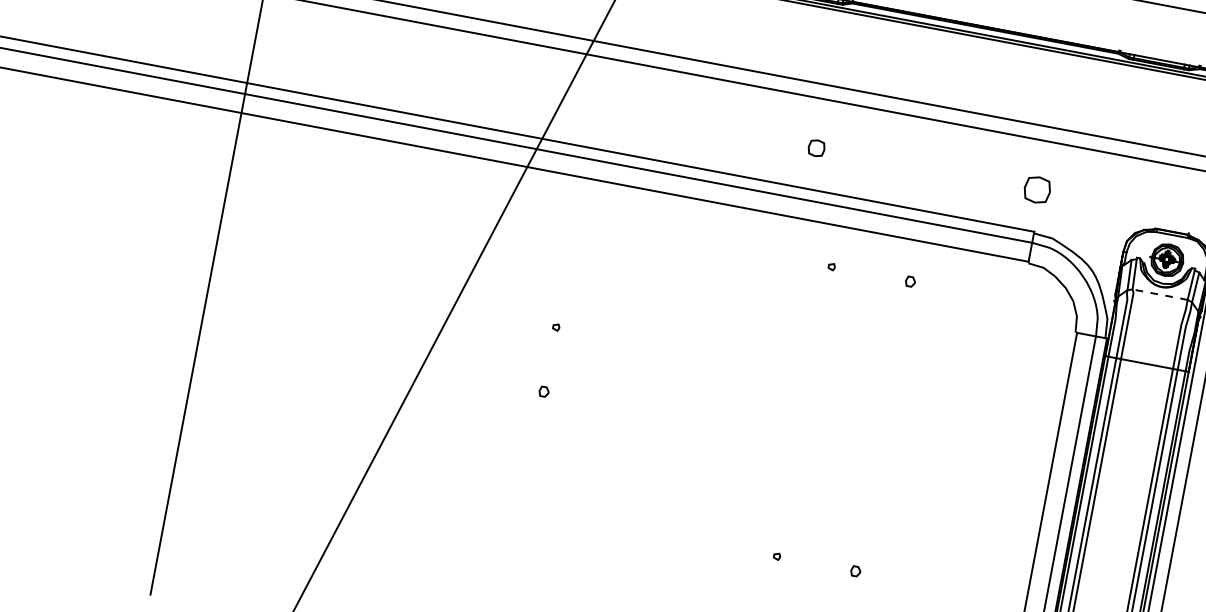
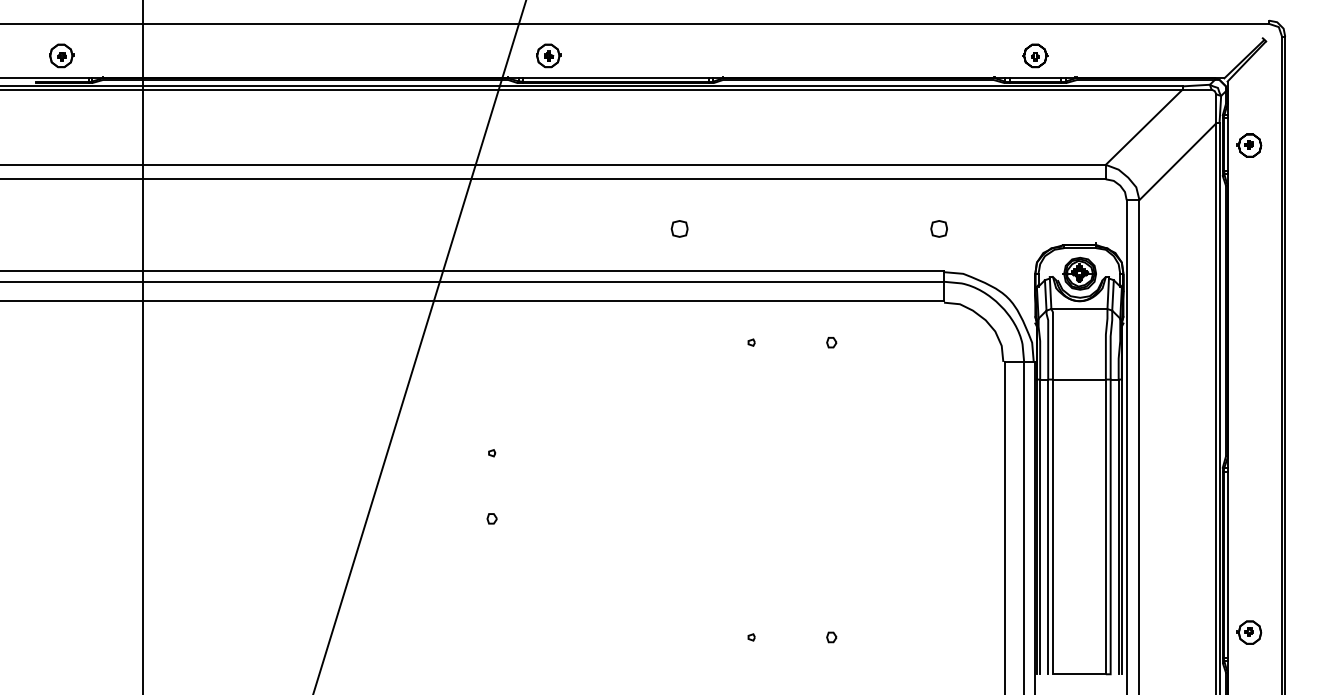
part: (1164, 37) -> (1035, 55), added
part: (816, 147) -> (679, 228), moved
part: (1036, 189) -> (938, 228), size x0.62
line: (1159, 294) -> (1078, 309), dashed -> solid

